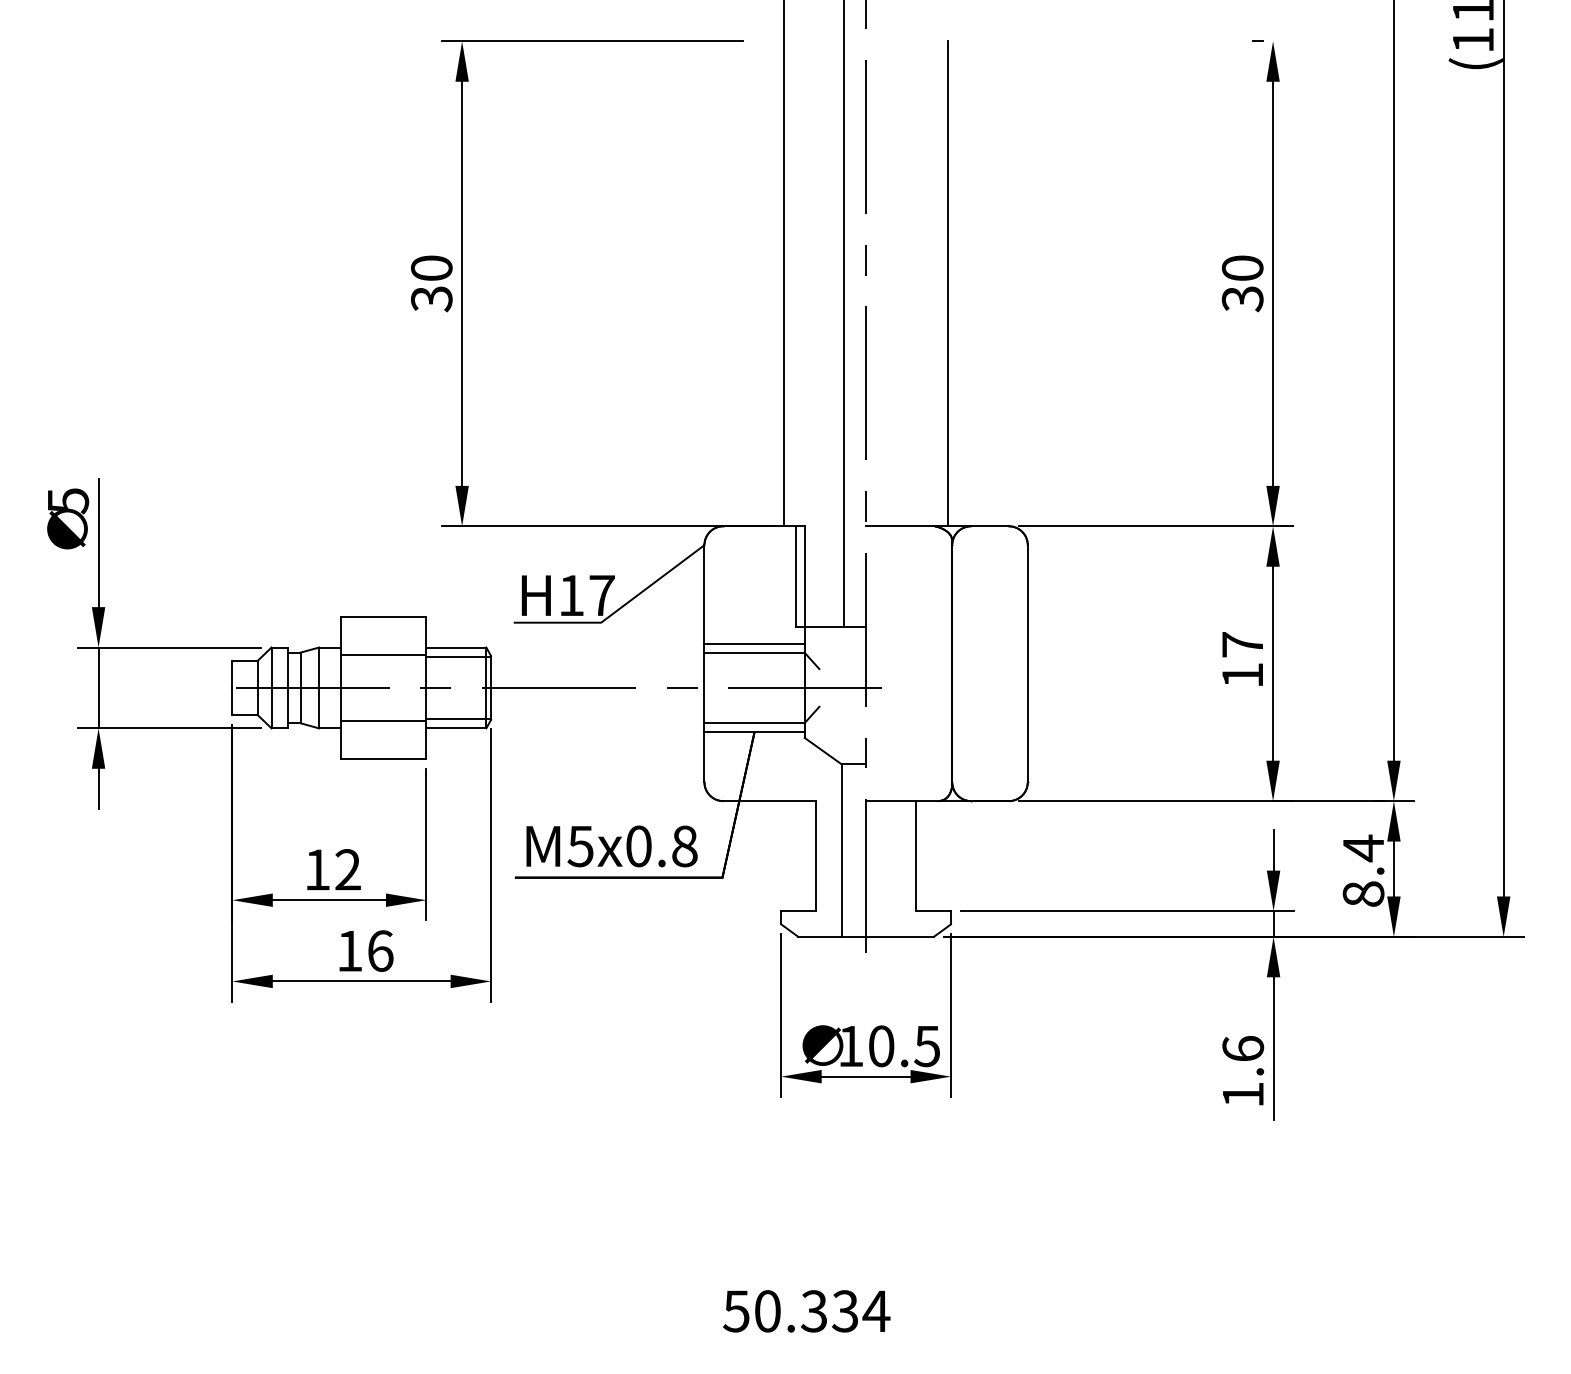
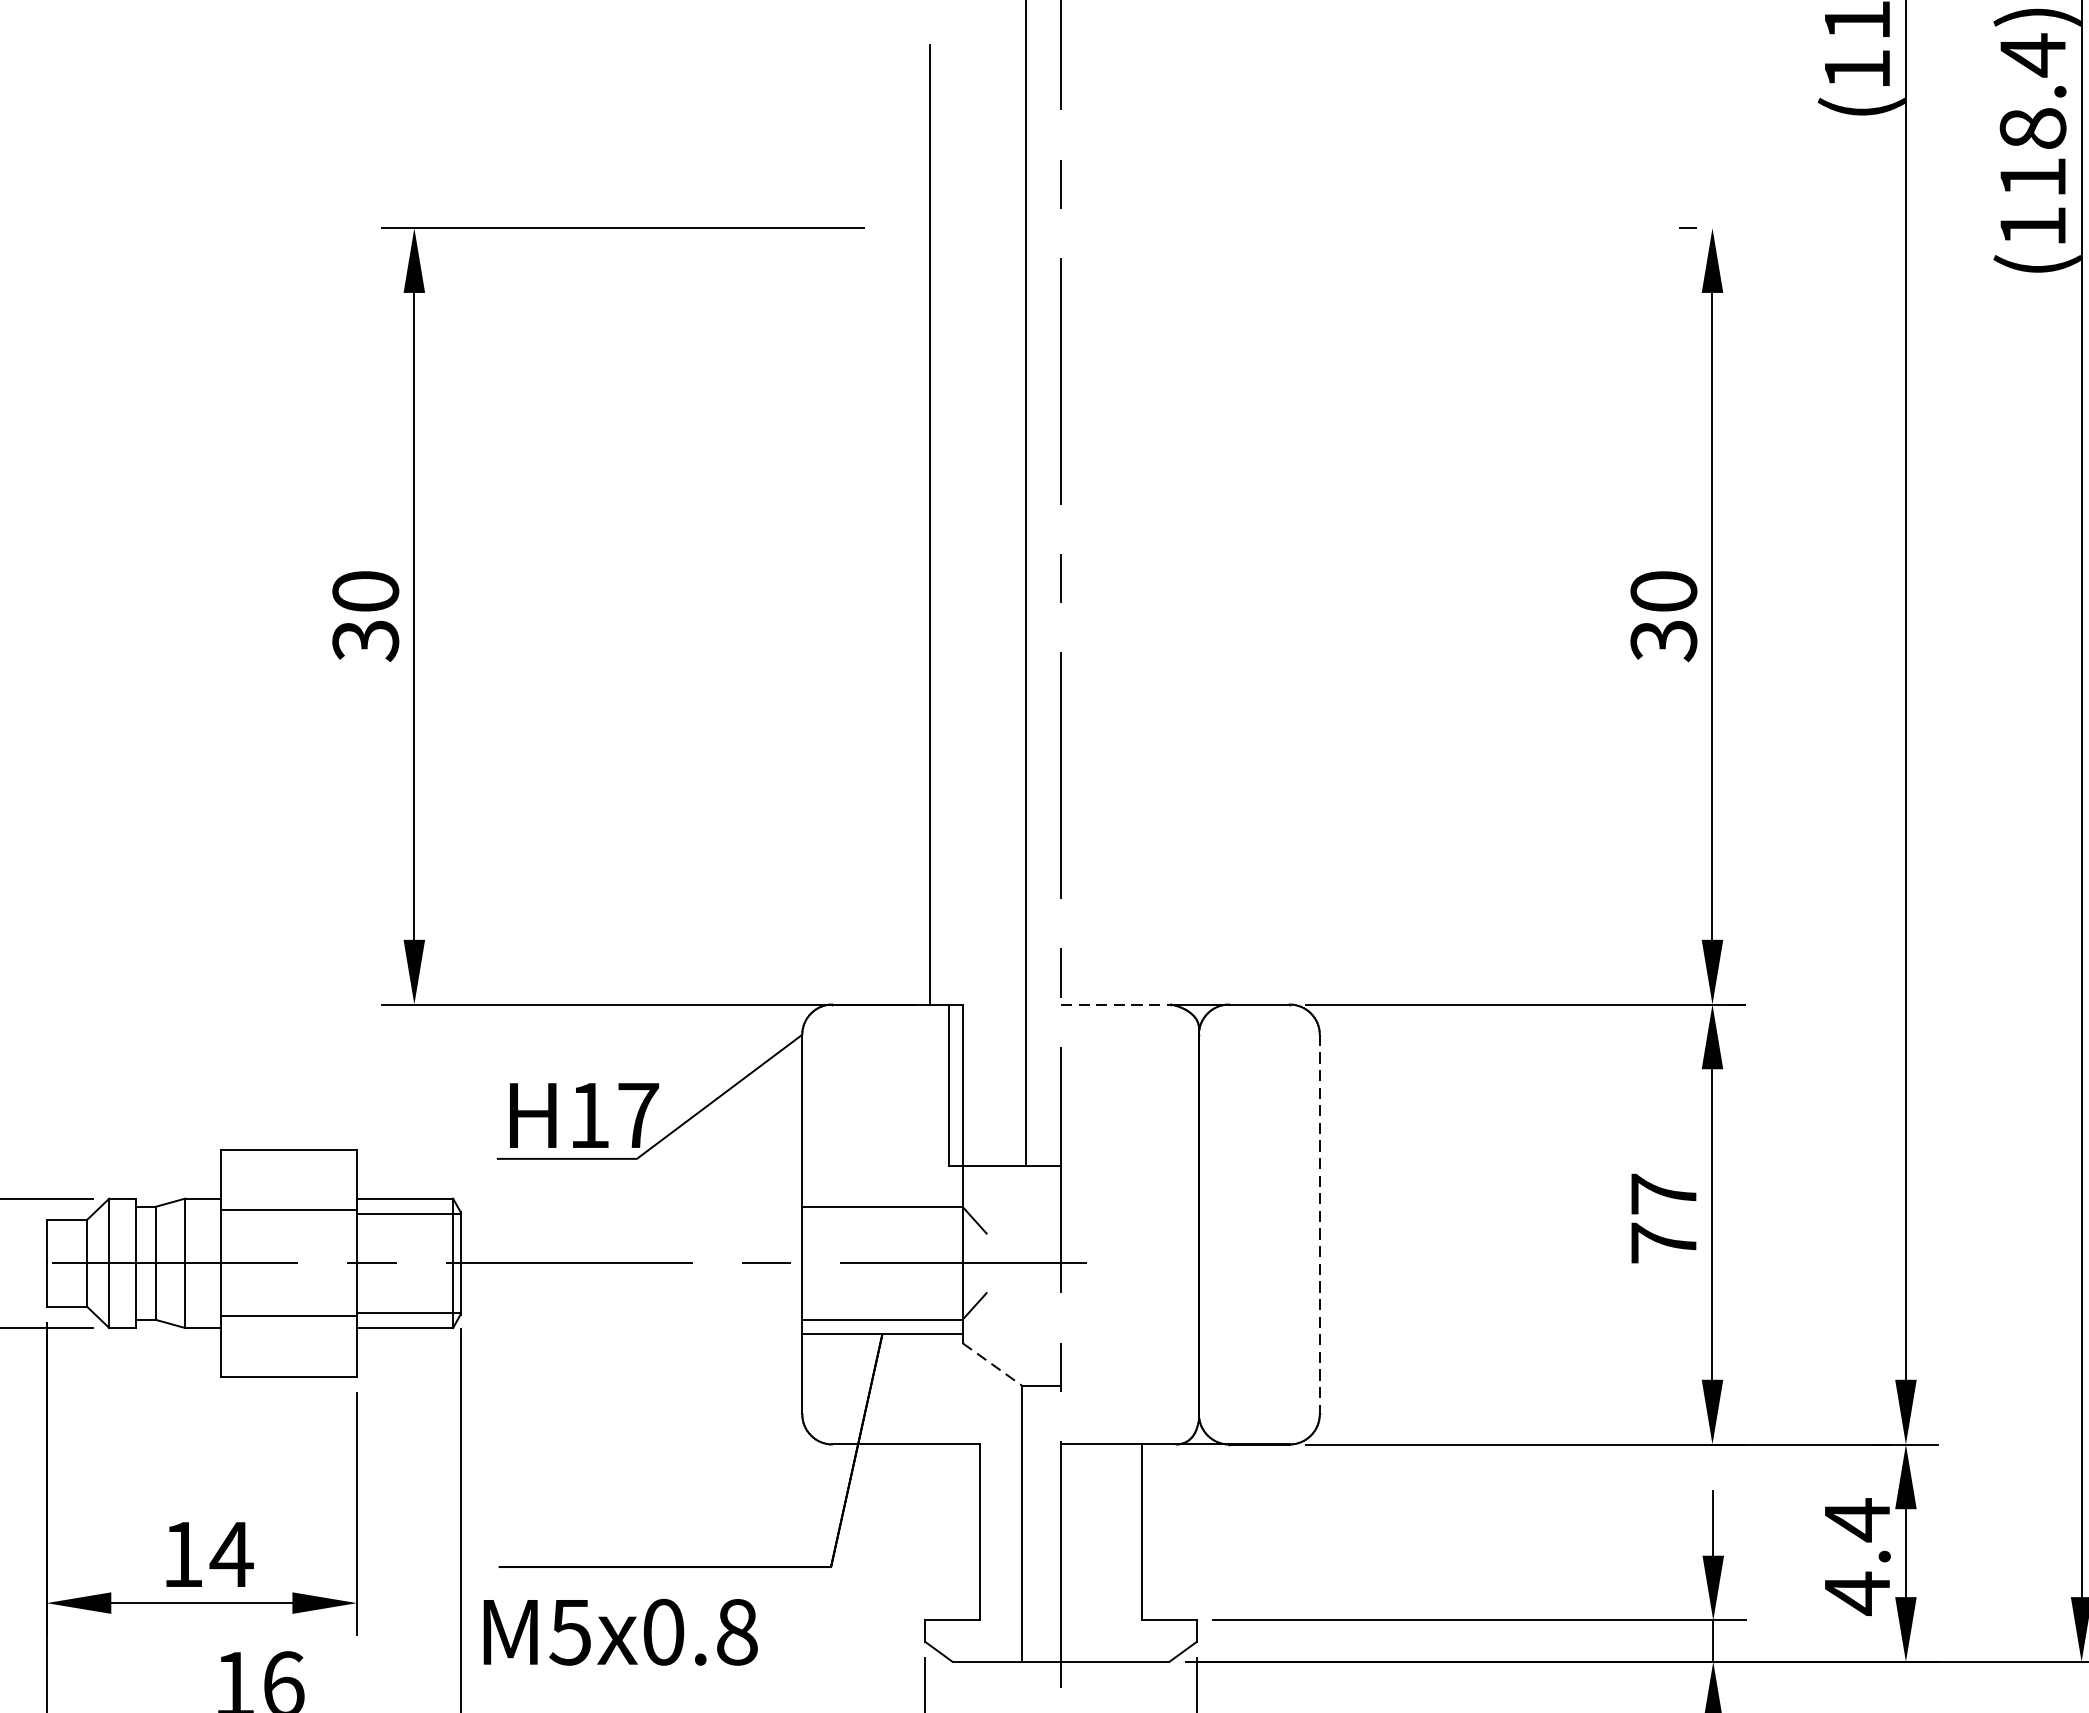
line: (947, 283) -> (1191, 615), removed
line: (900, 526) -> (1116, 1004), solid -> dashed
line: (754, 643) -> (882, 1192), removed
line: (1027, 663) -> (1319, 1224), solid -> dashed
text: (1242, 674) -> (1663, 1241), 17 -> 77
line: (823, 751) -> (992, 1365), solid -> dashed
text: (611, 846) -> (619, 1632), moved
text: (347, 869) -> (230, 1553), 12 -> 14
text: (1363, 894) -> (1857, 1593), 8.4 -> 4.4

